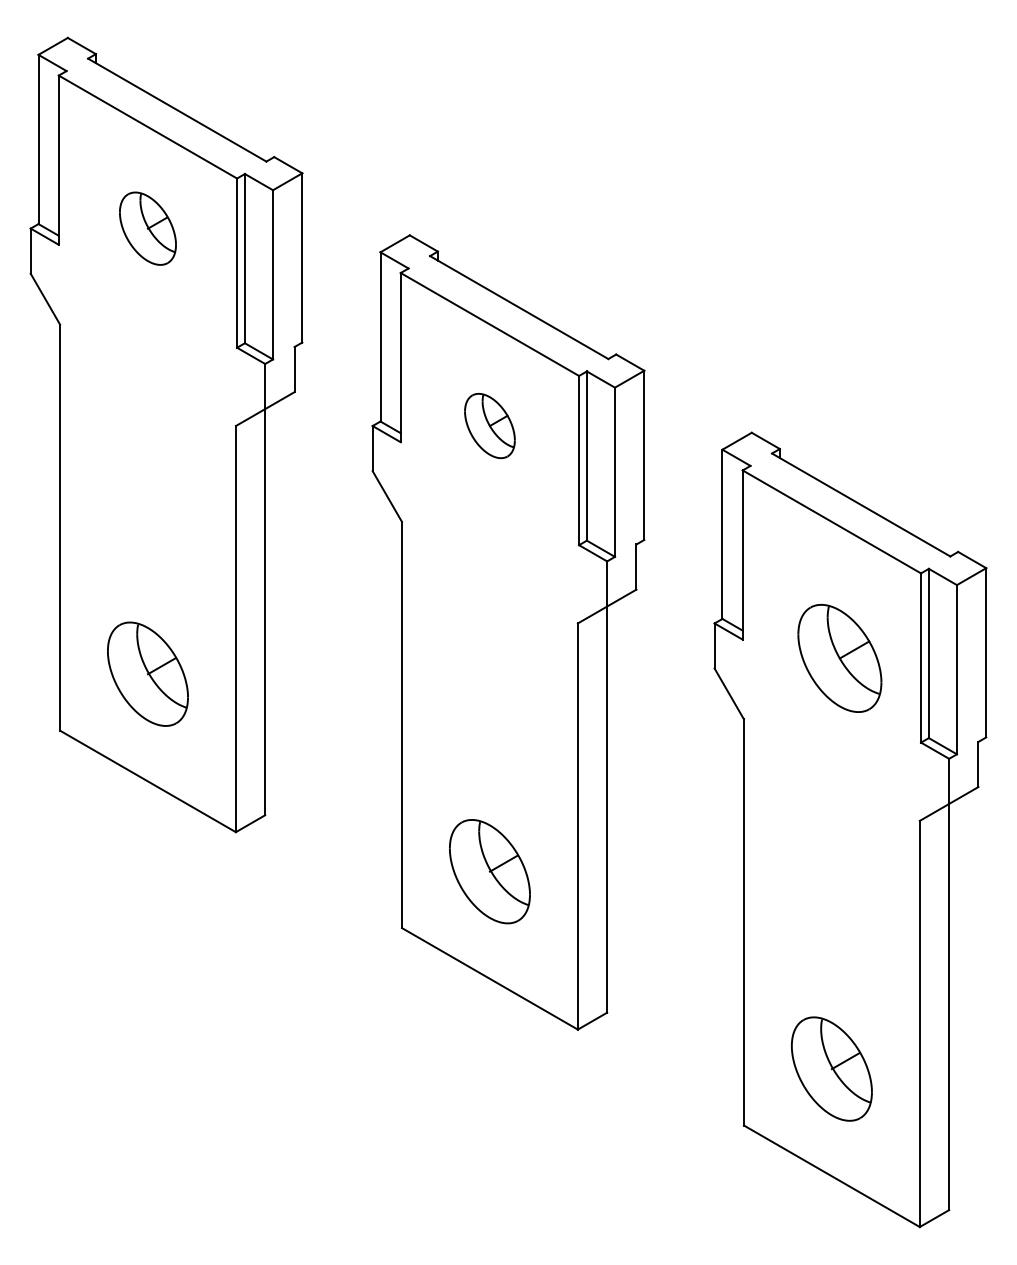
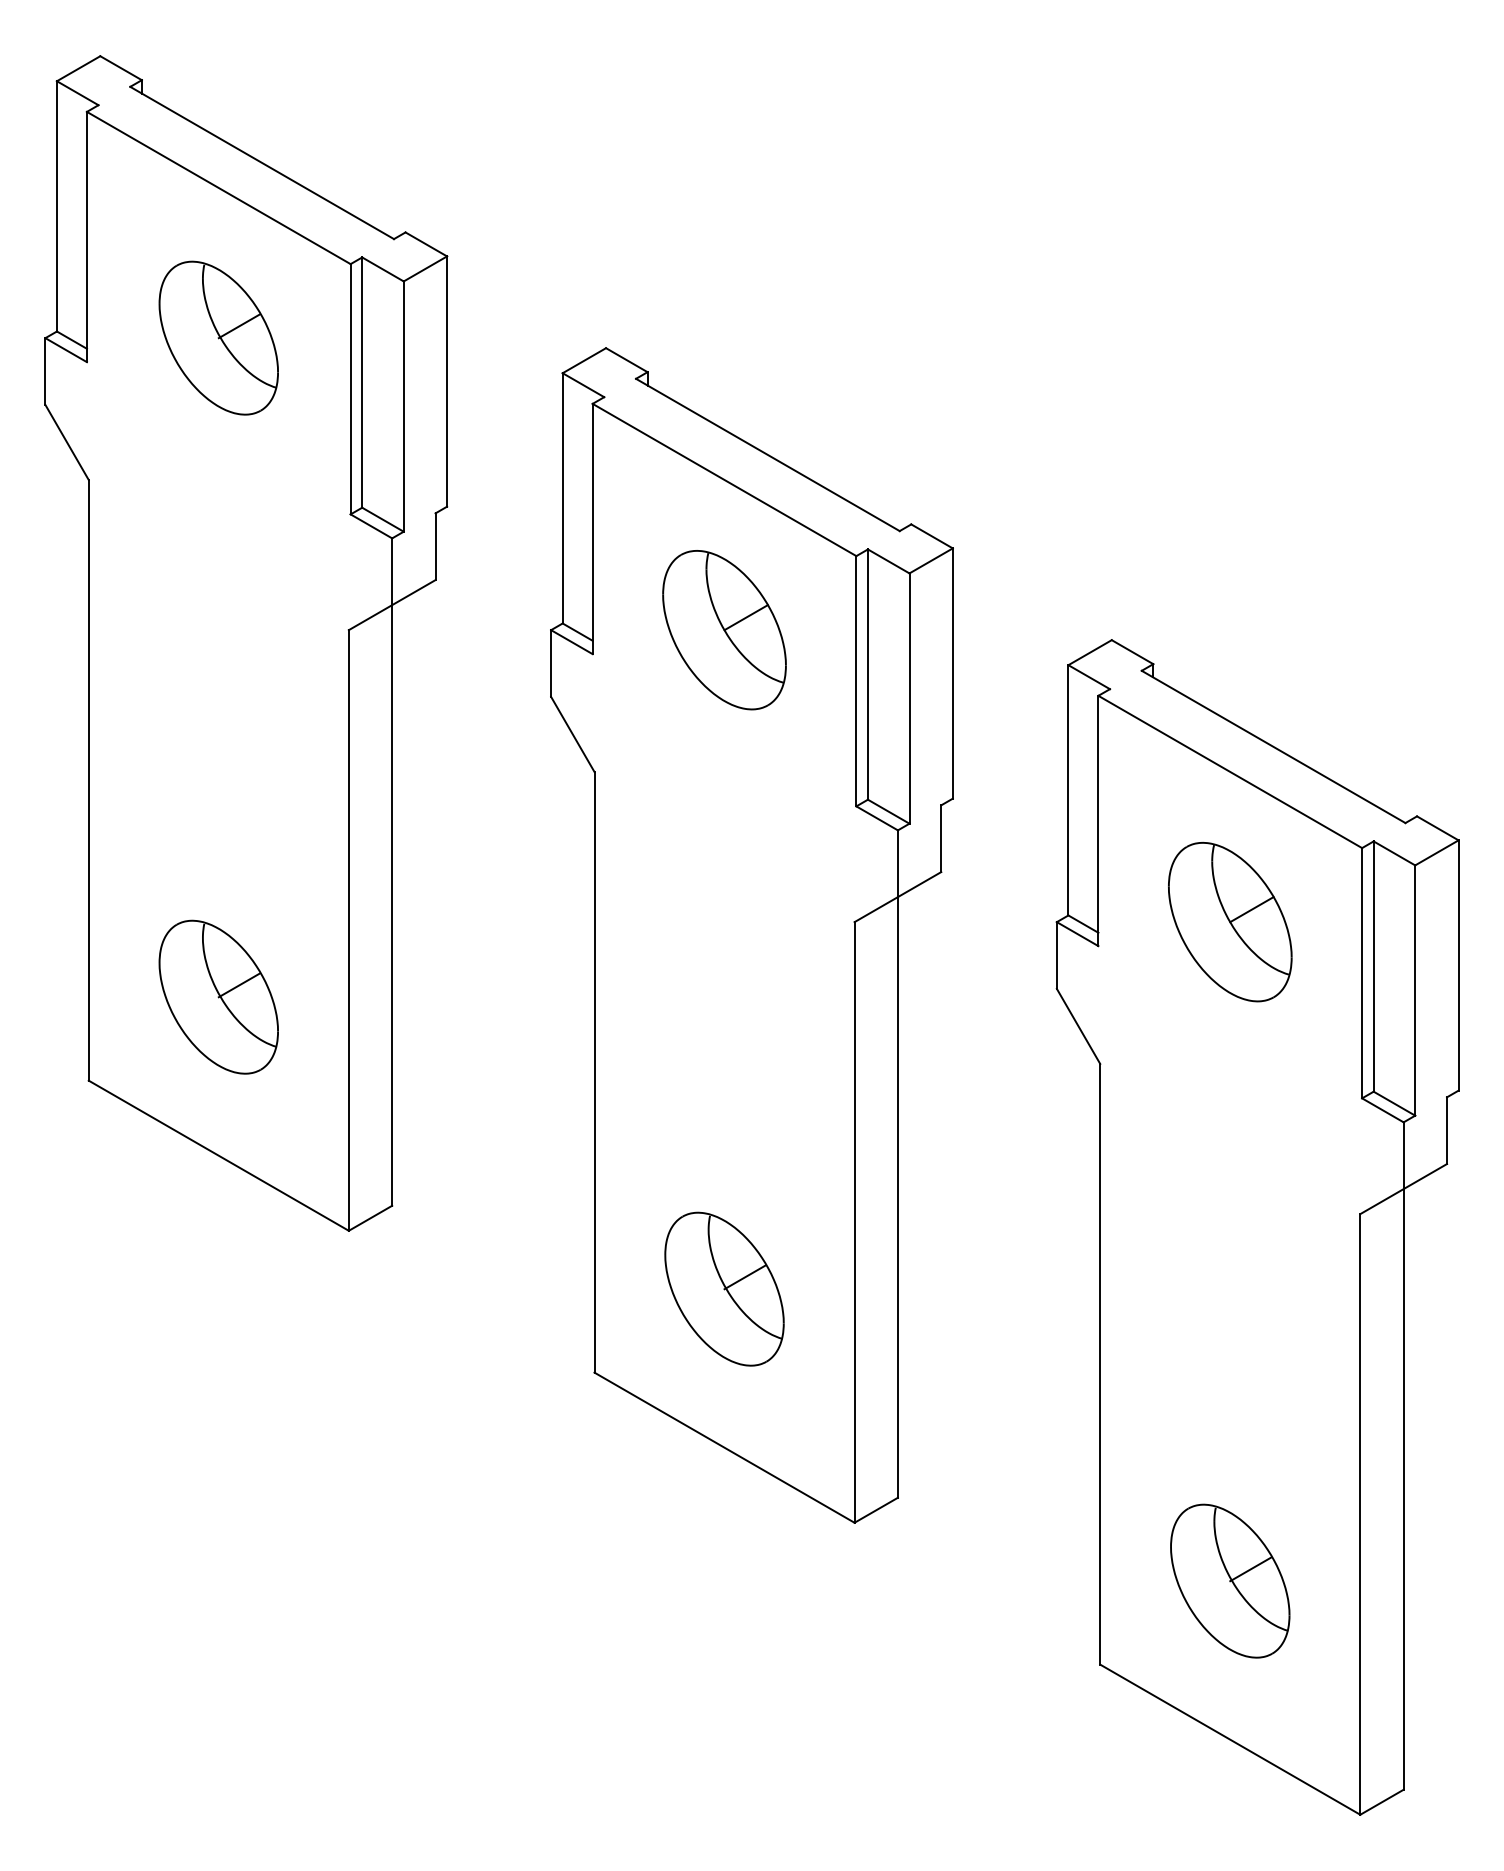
part: (147, 228) -> (218, 338), size x1.43
part: (489, 425) -> (723, 629), size x1.67
part: (839, 658) -> (1229, 922), moved

